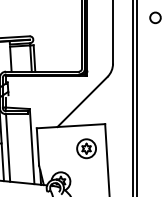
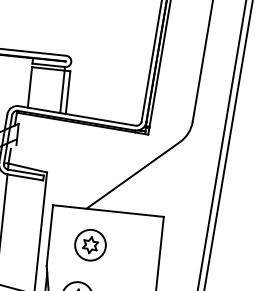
part: (86, 148) -> (90, 244), moved

